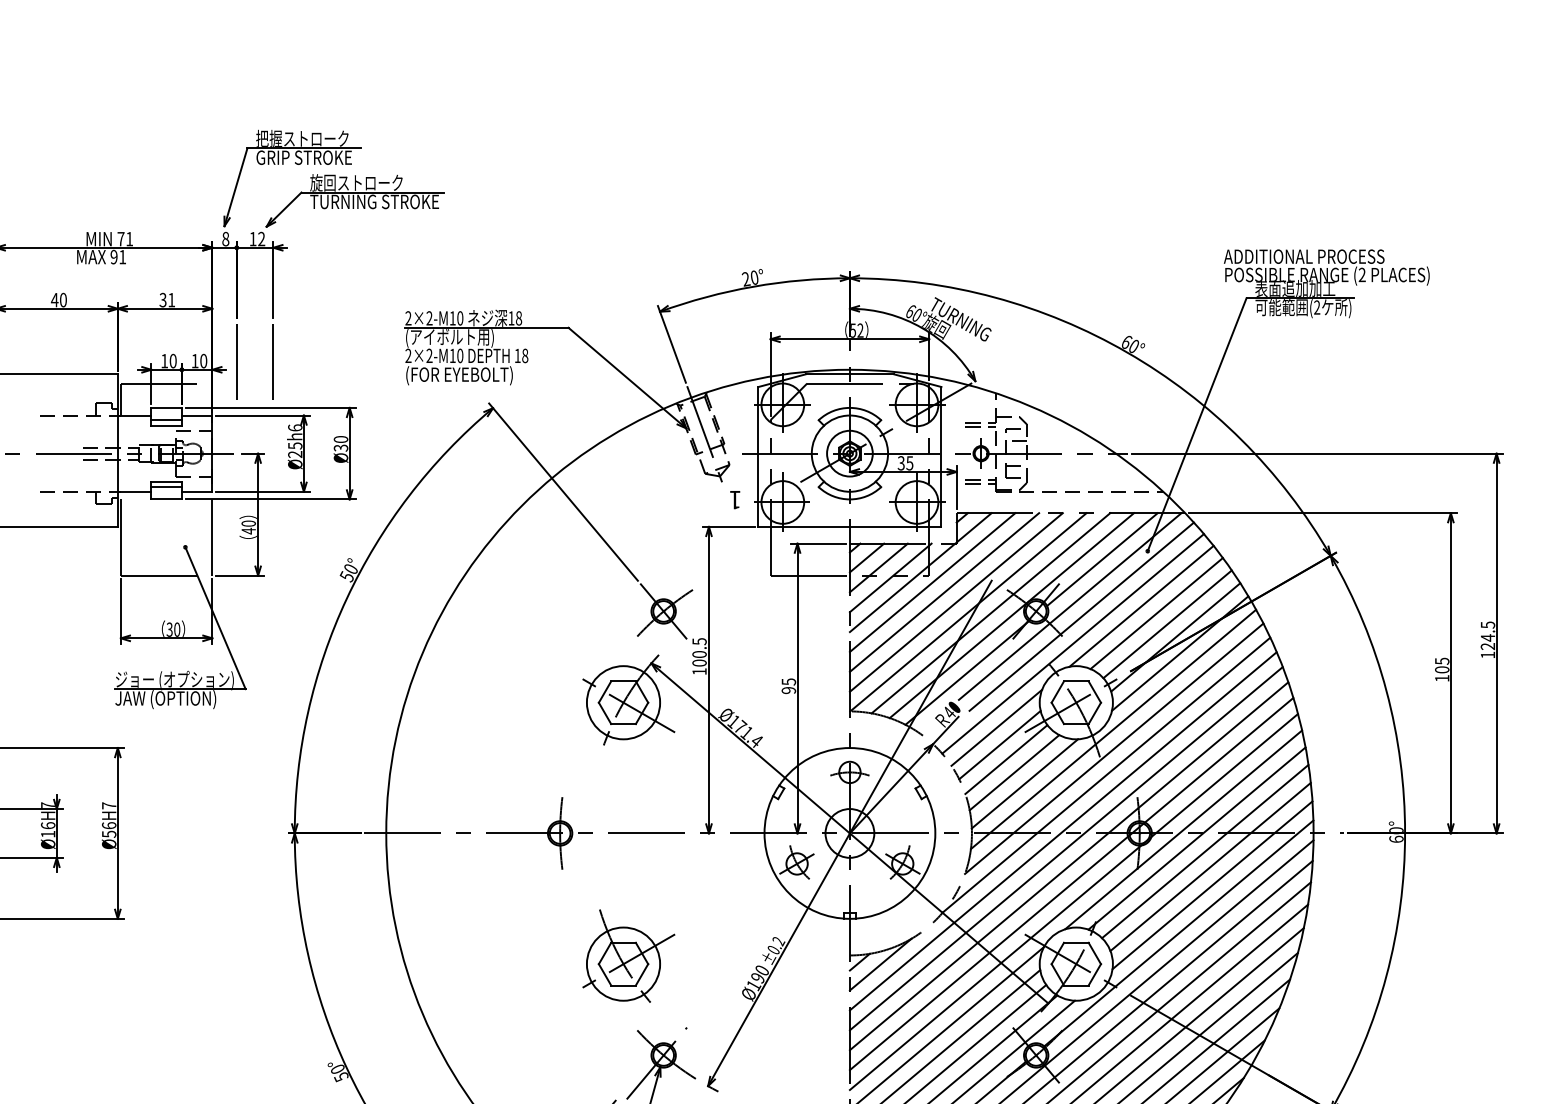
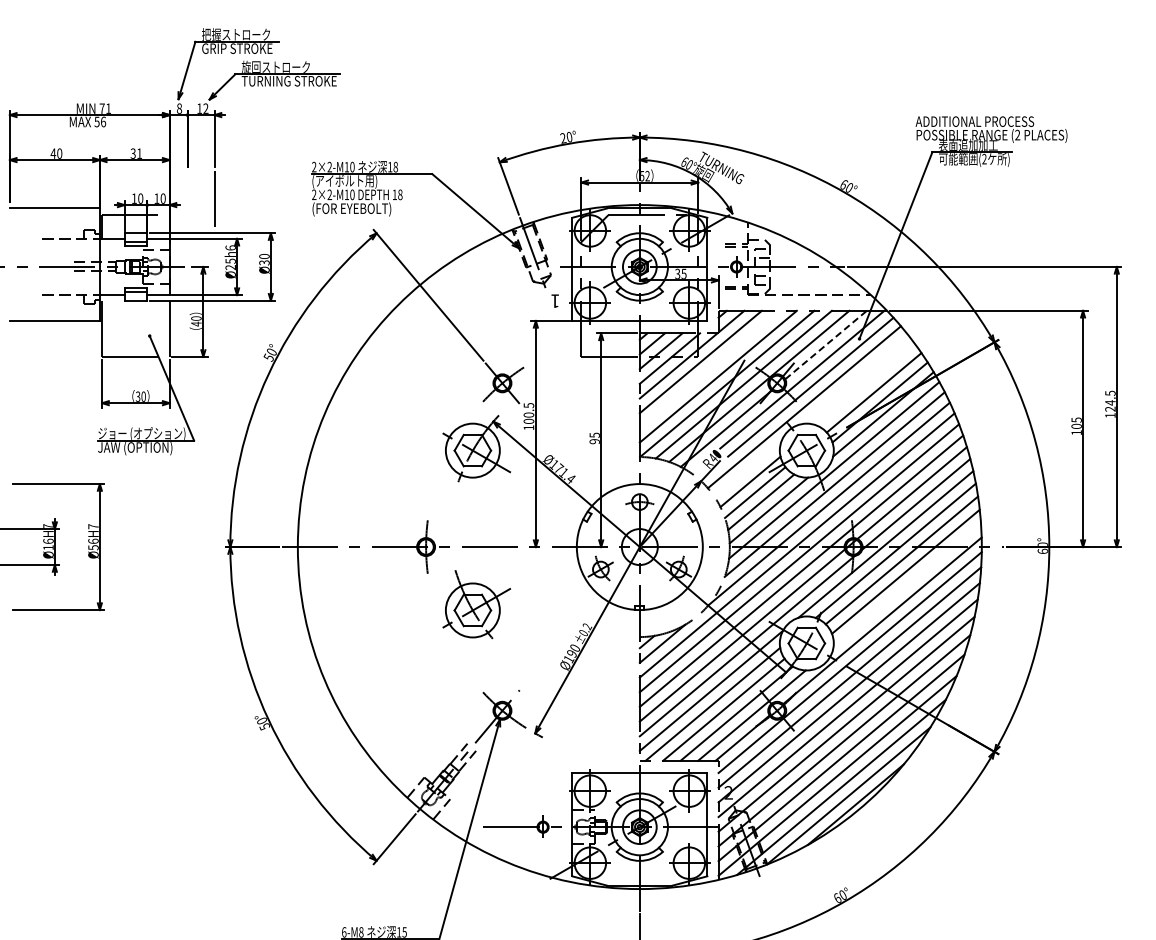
text: (118, 256) -> (100, 121), 91 -> 56
line: (236, 360) -> (187, 198), removed
line: (1102, 558) -> (826, 344), solid -> dashed
line: (944, 591) -> (709, 368), removed
line: (1140, 606) -> (854, 379), removed
line: (1155, 613) -> (865, 384), removed
line: (995, 728) -> (747, 469), removed
line: (1212, 885) -> (907, 585), removed
part: (628, 956) -> (476, 604), moved

